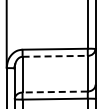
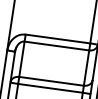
line: (55, 56) -> (57, 46), dashed -> solid
line: (55, 92) -> (51, 81), dashed -> solid

